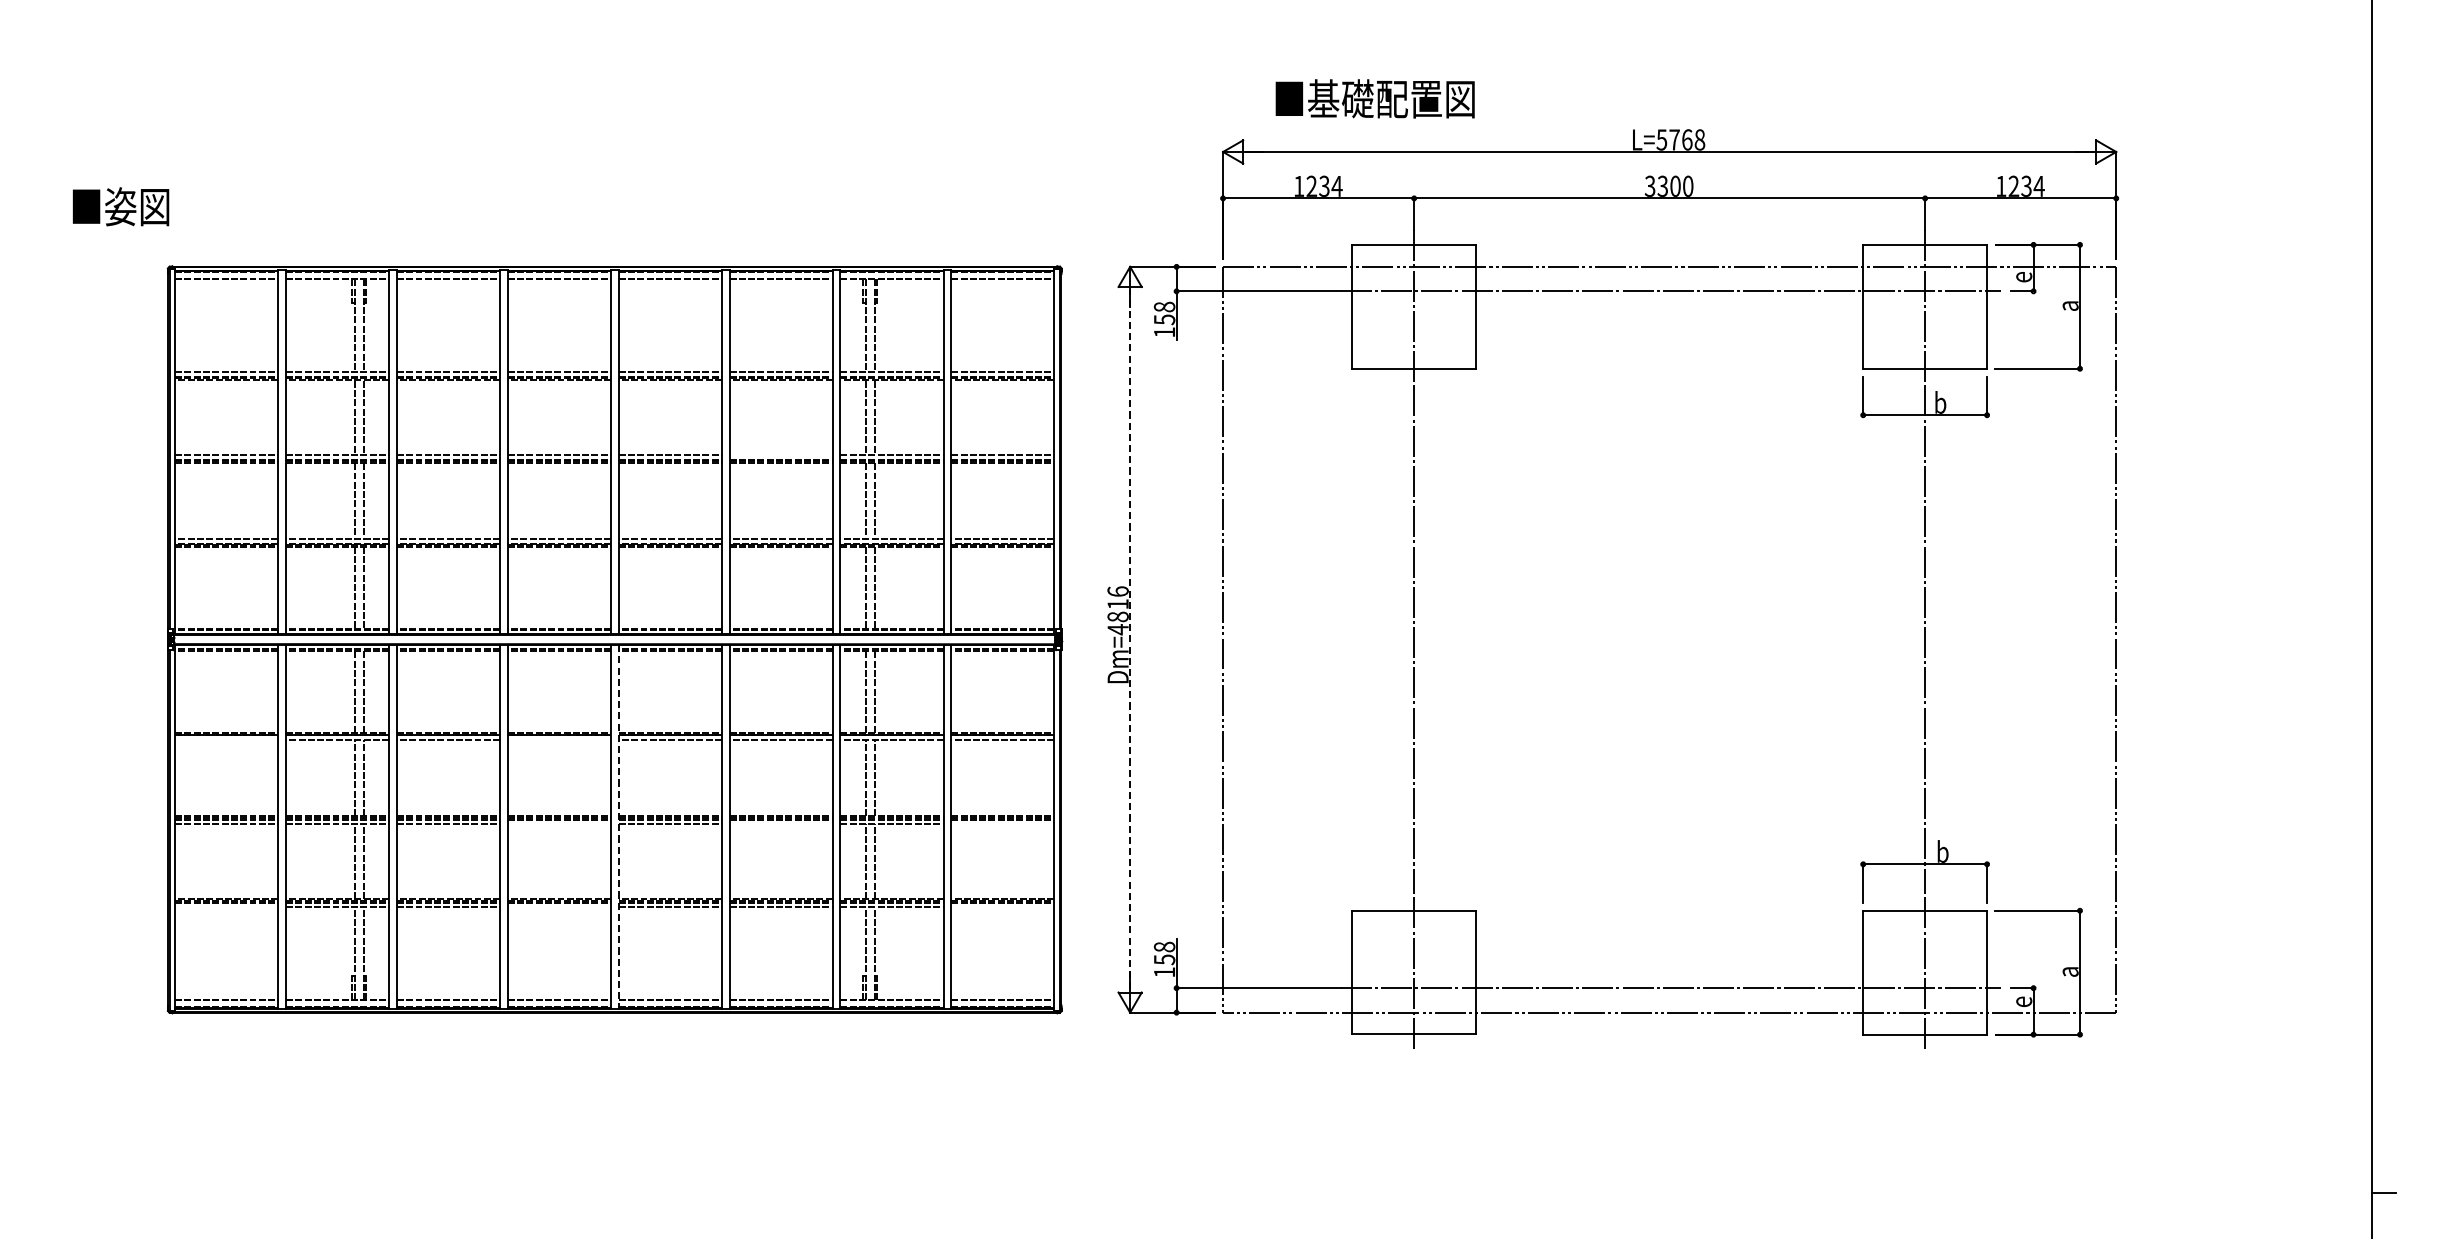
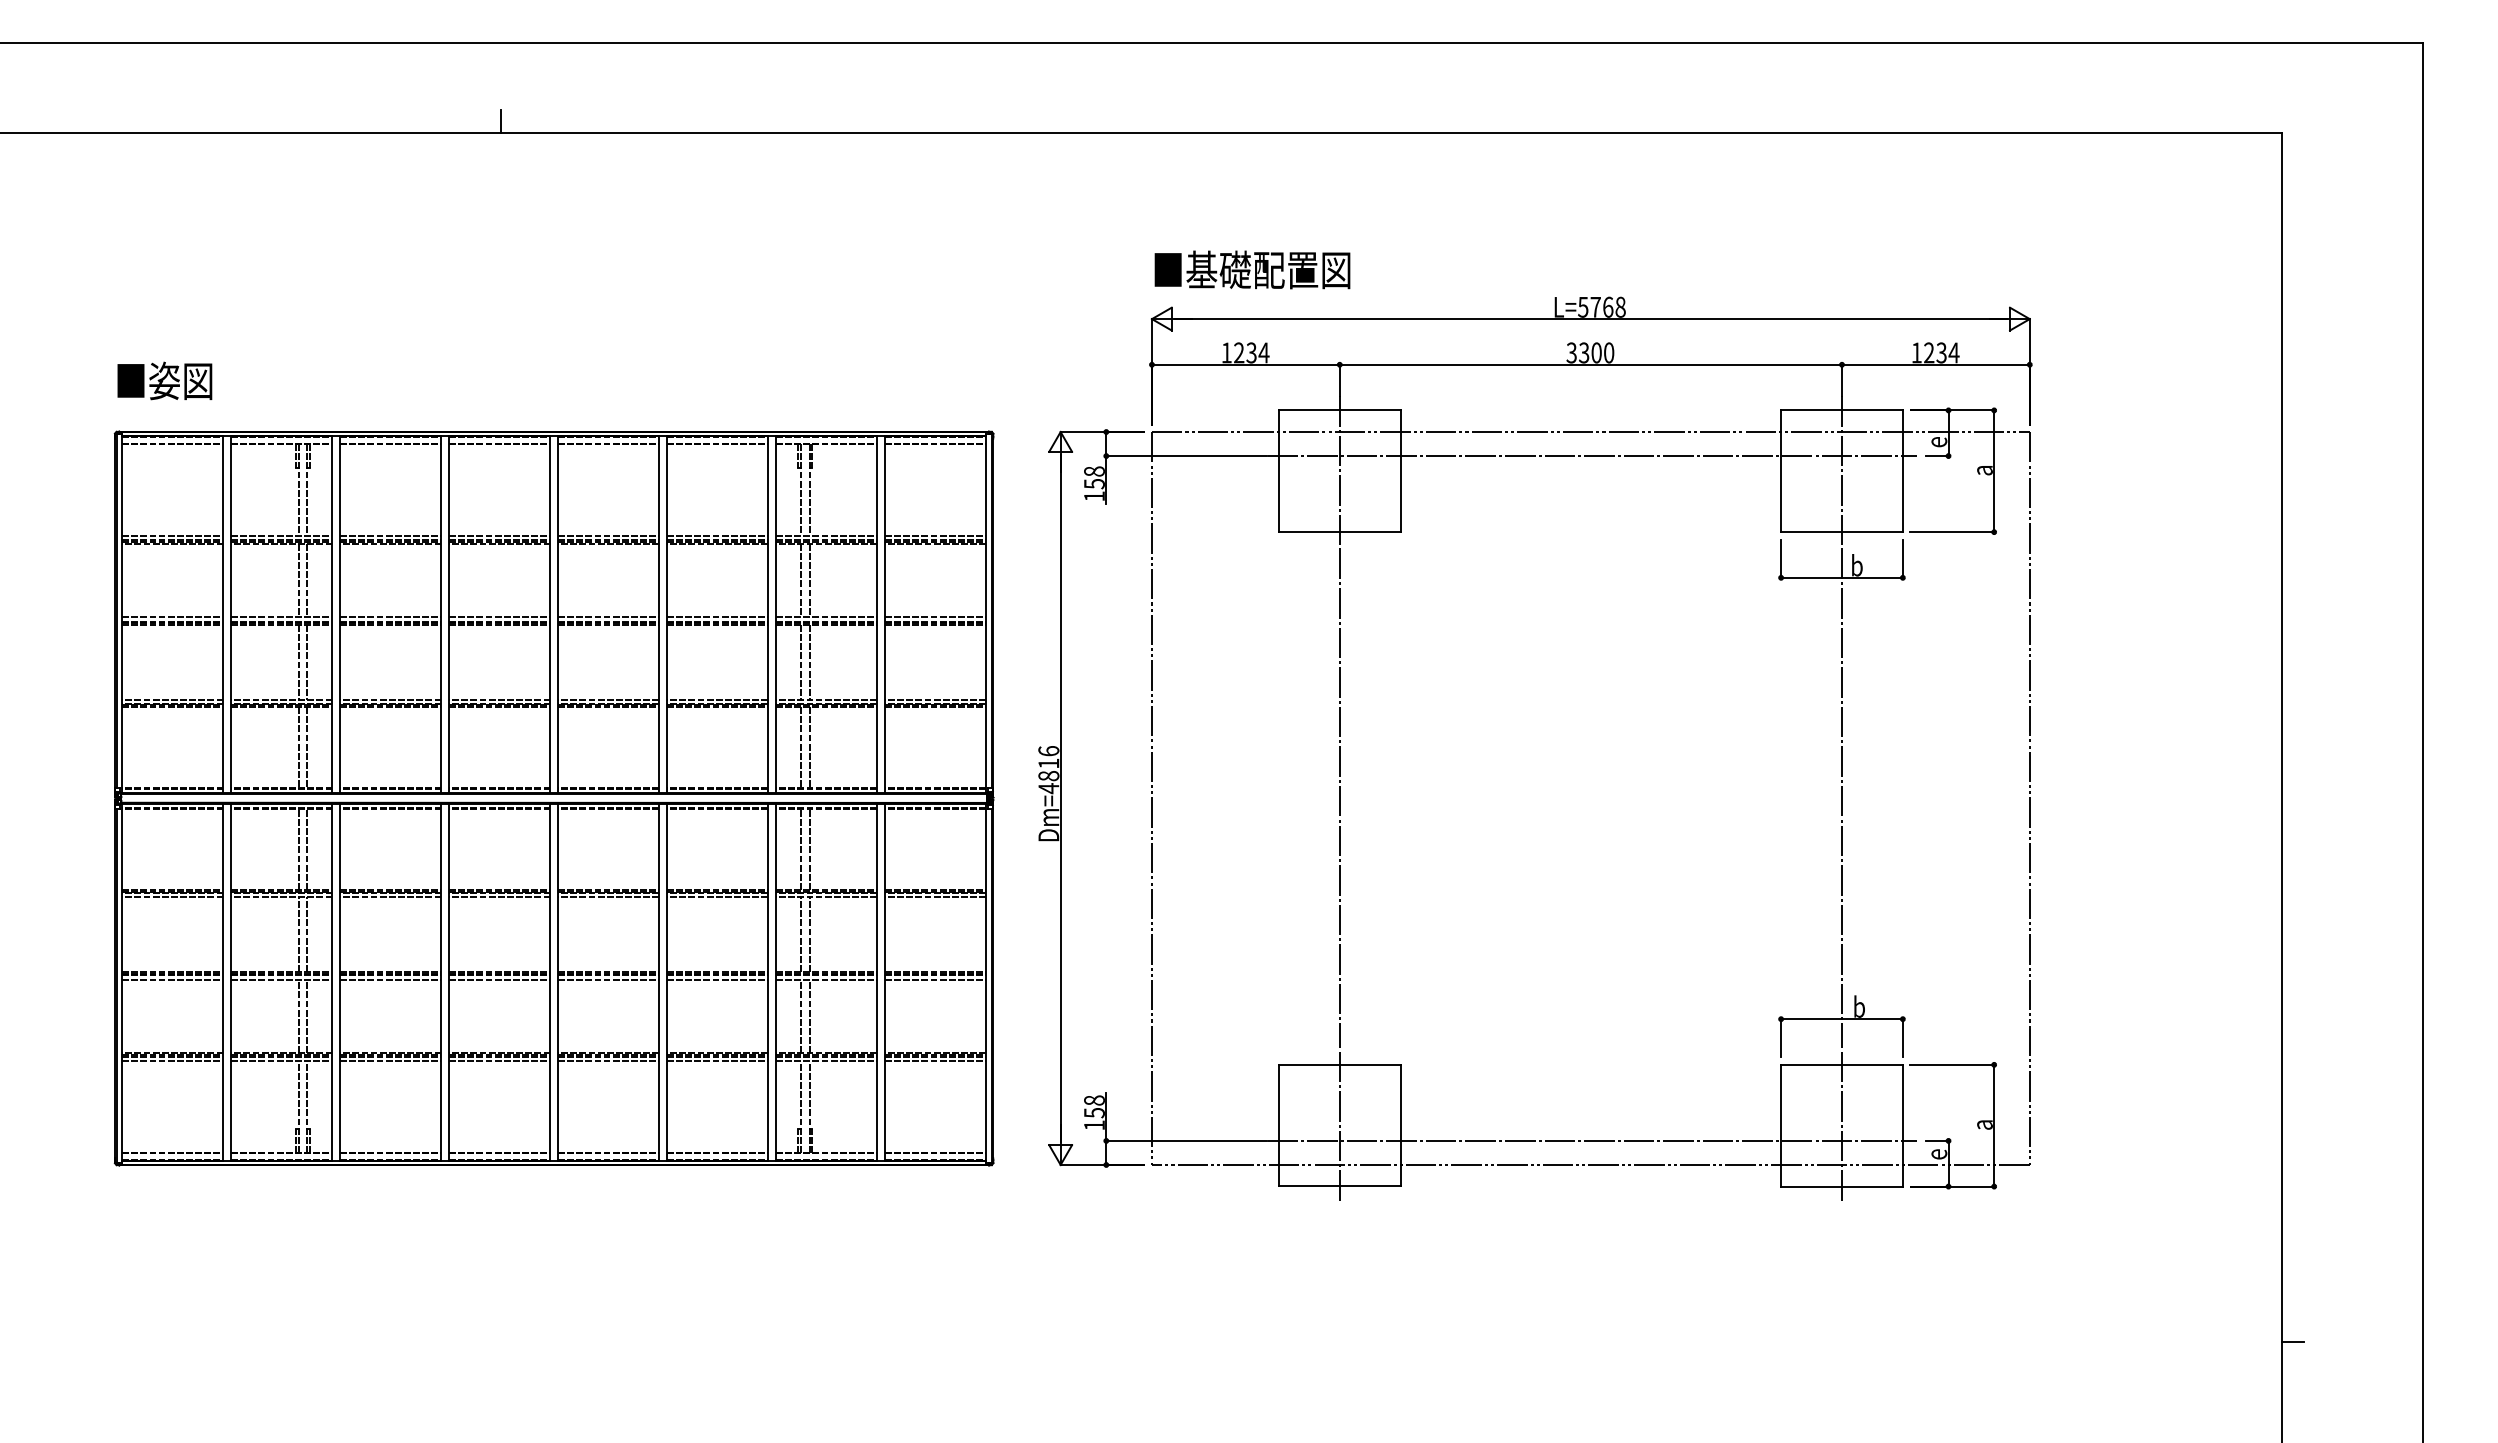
text: (1375, 98) -> (1252, 269), moved
text: (120, 206) -> (164, 380), moved
line: (780, 455) -> (717, 617), added
line: (1129, 639) -> (1060, 798), dashed -> solid
line: (226, 740) -> (172, 897), added
line: (559, 740) -> (499, 897), added
line: (559, 823) -> (499, 979), added
line: (780, 823) -> (717, 979), added
line: (1002, 823) -> (935, 979), added
line: (618, 826) -> (557, 982), dashed -> solid
line: (226, 907) -> (172, 1061), added
line: (559, 907) -> (499, 1061), added
line: (1002, 907) -> (935, 1061), added

